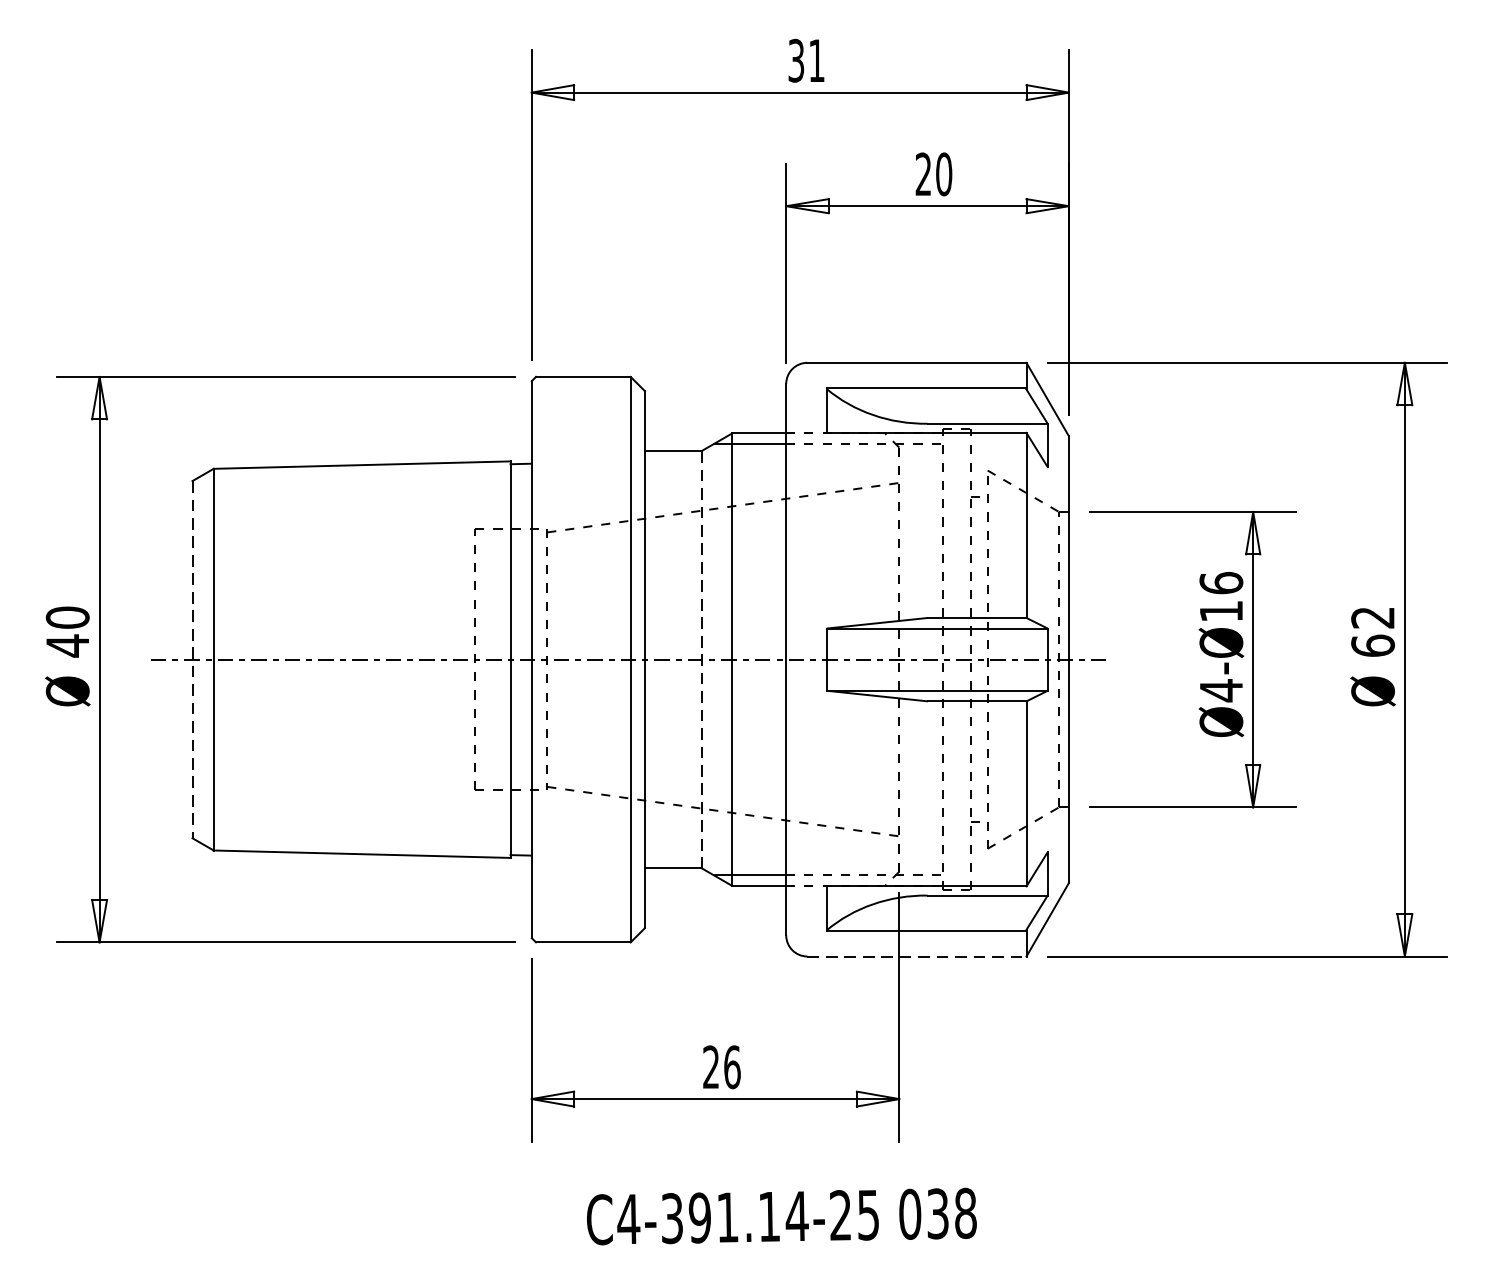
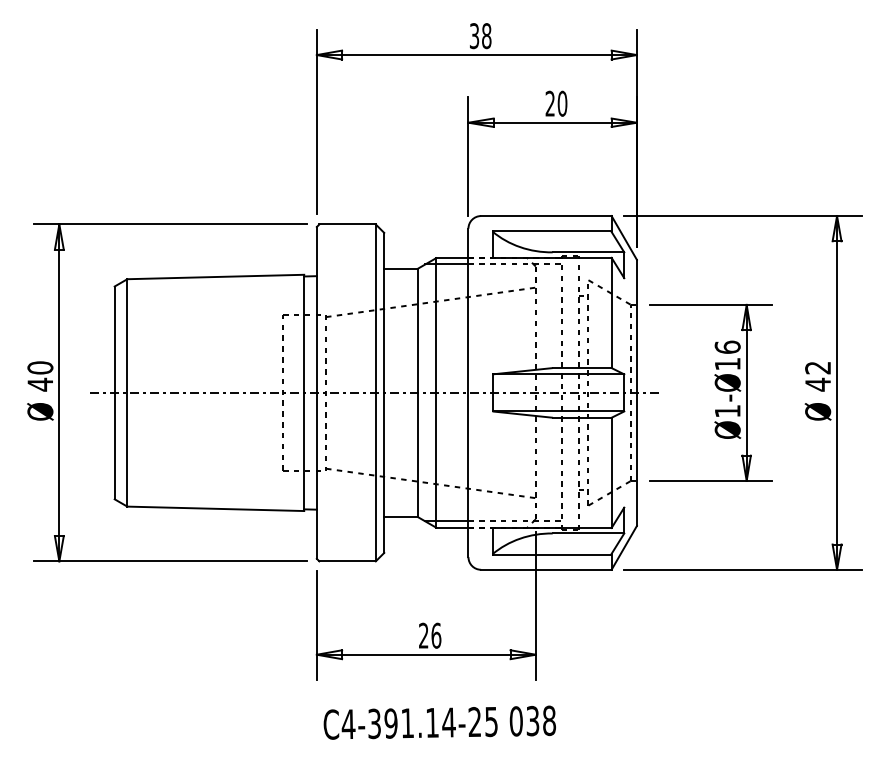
text: (816, 61) -> (486, 36), 31 -> 38
text: (1373, 645) -> (818, 384), 62 -> 42
line: (192, 660) -> (114, 393), dashed -> solid
line: (700, 660) -> (417, 393), dashed -> solid
text: (1220, 690) -> (727, 411), Ø4-Ø16 -> Ø1-Ø16
line: (917, 956) -> (546, 569), dashed -> solid
text: (781, 1216) -> (439, 722), moved

